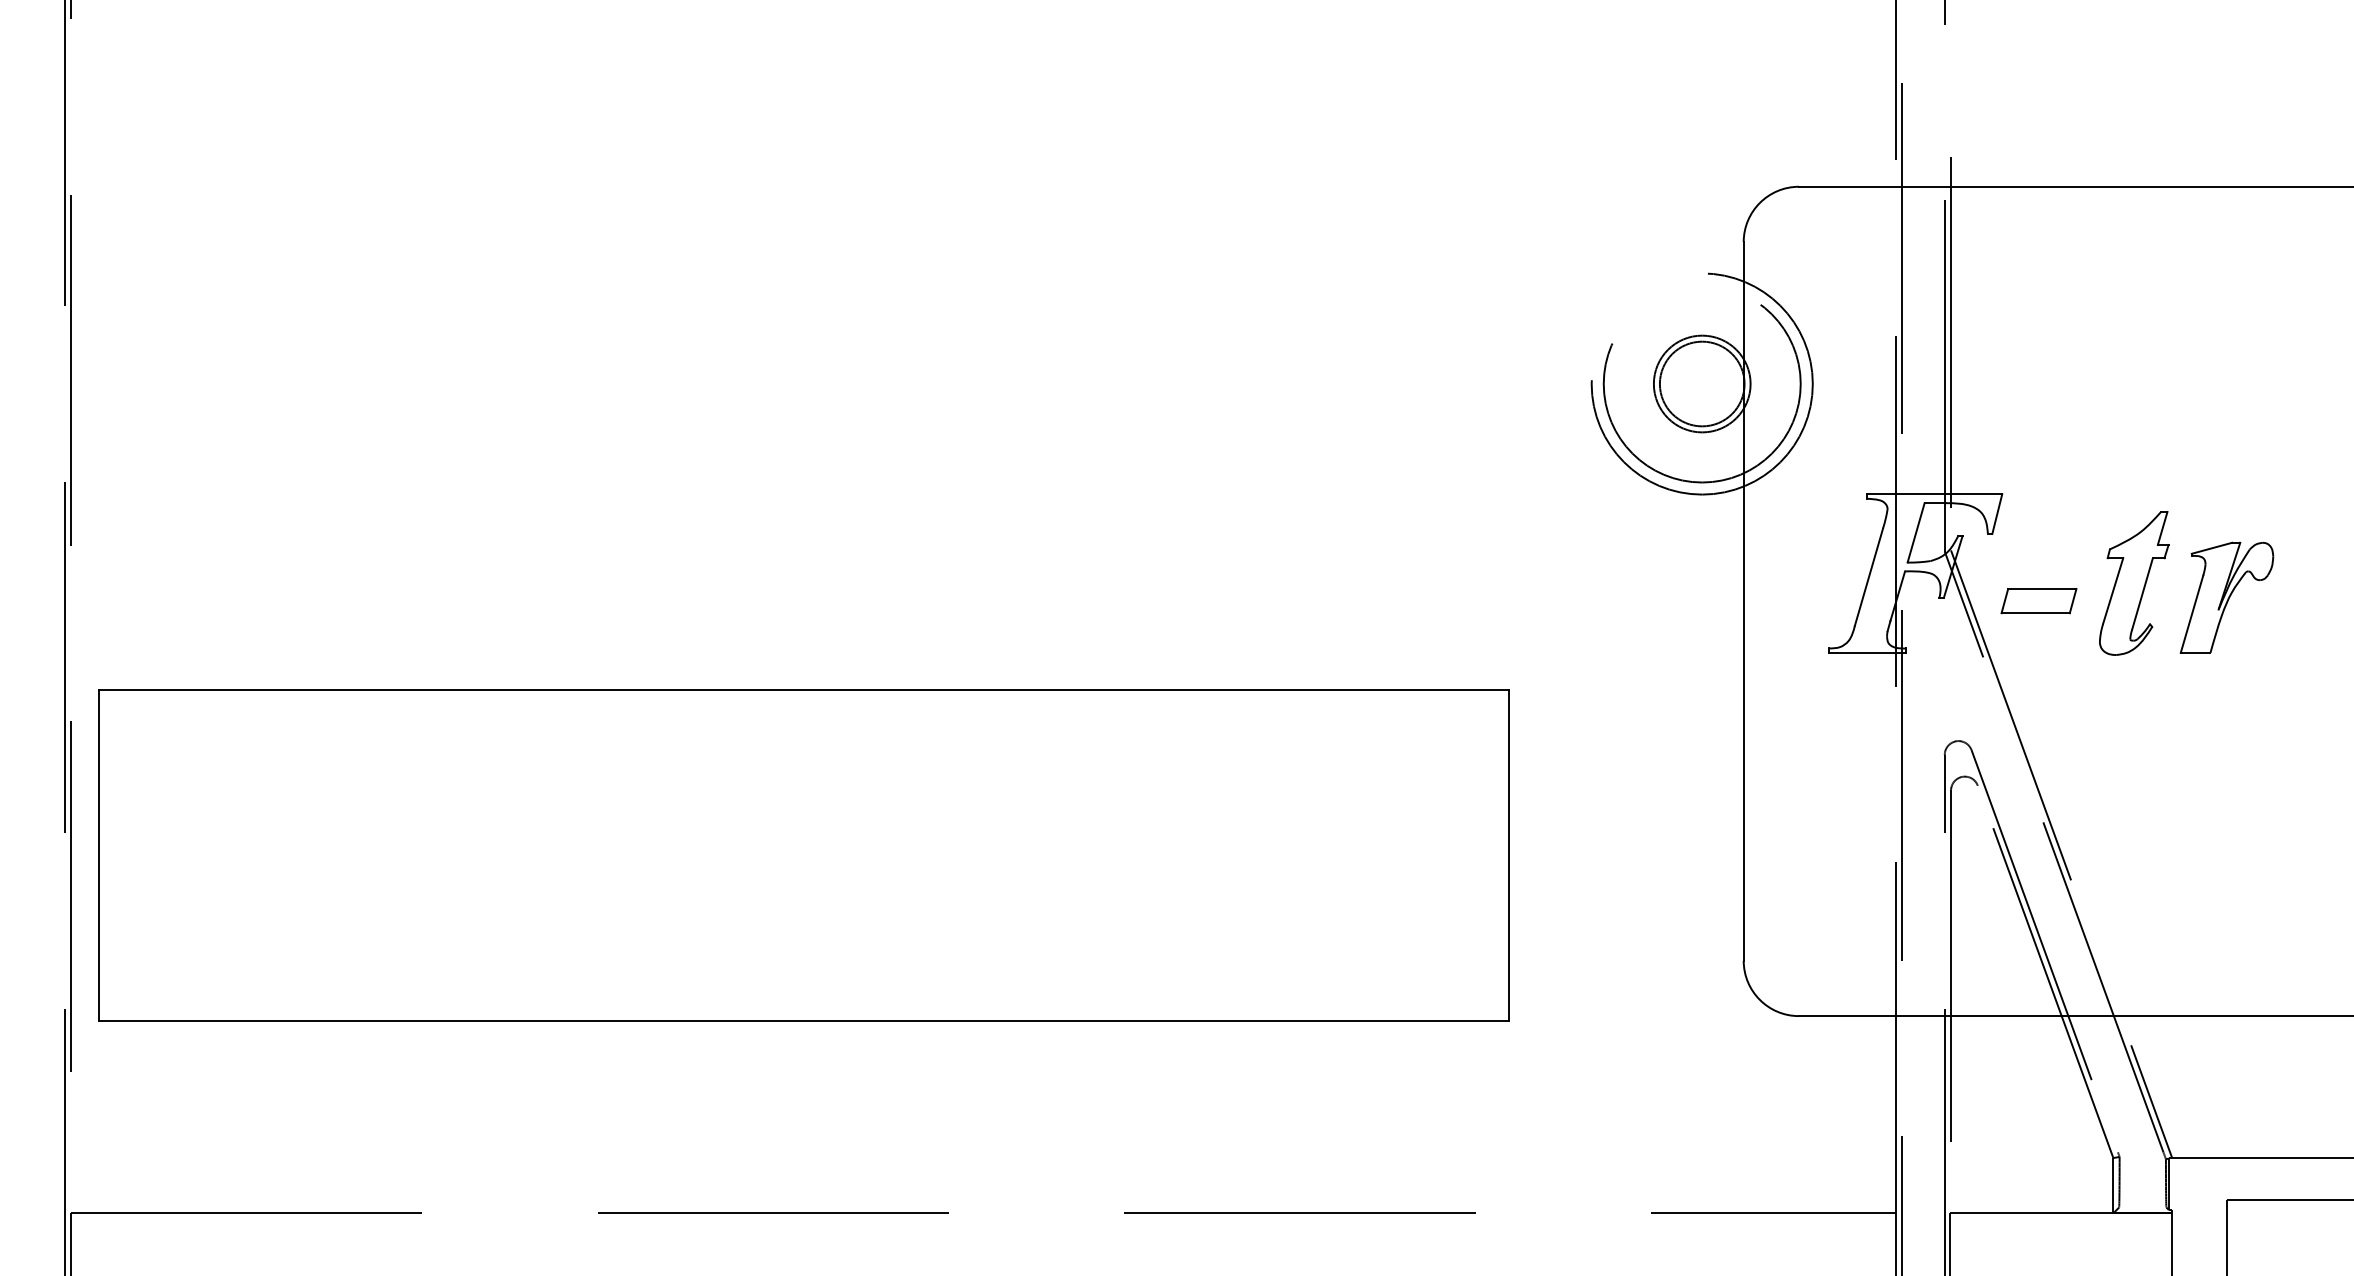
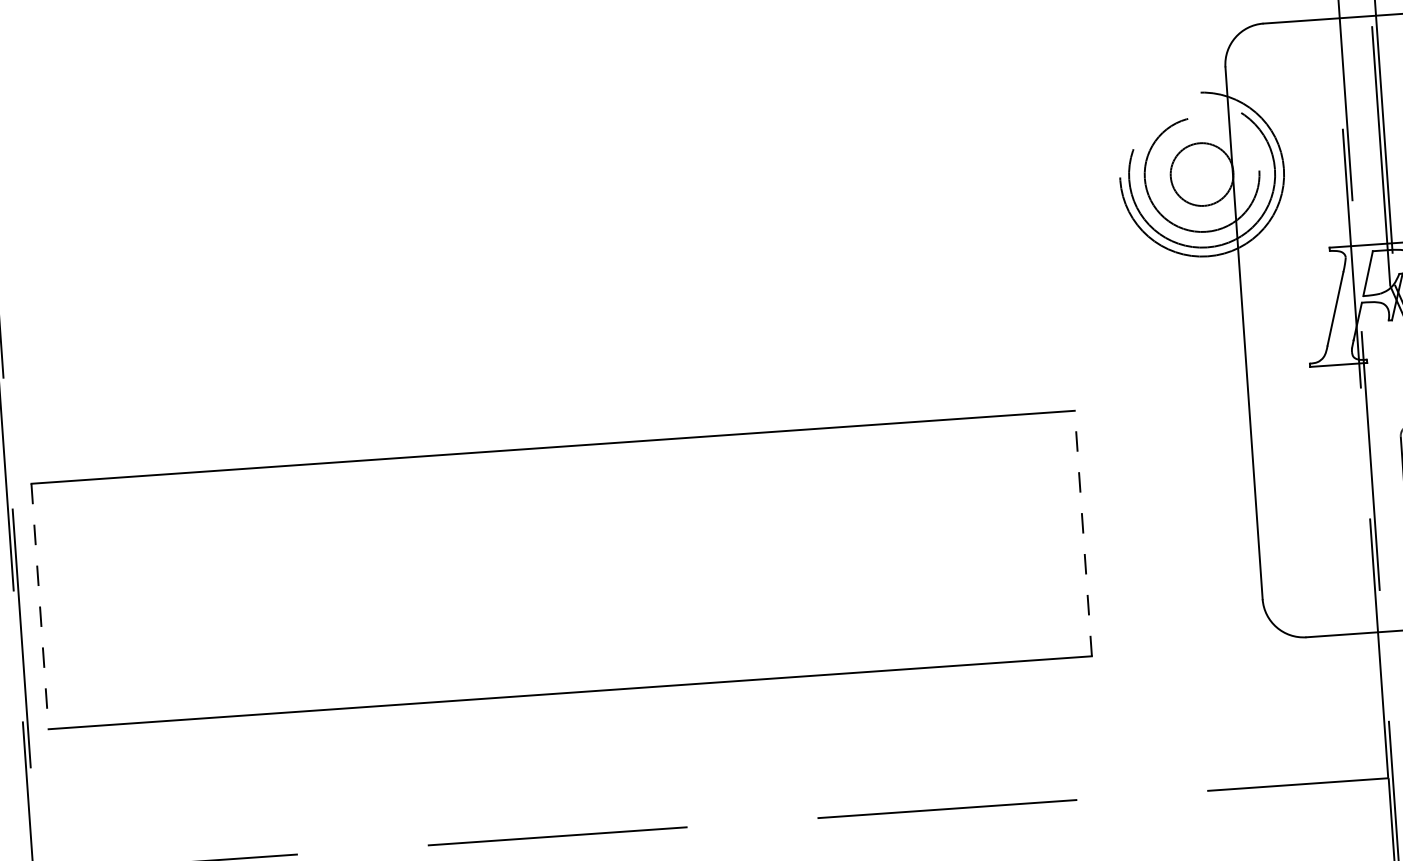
circle: (1701, 383) -> (1201, 174), size x1.6
line: (98, 855) -> (39, 606), solid -> dashed
line: (1508, 855) -> (1083, 533), solid -> dashed

